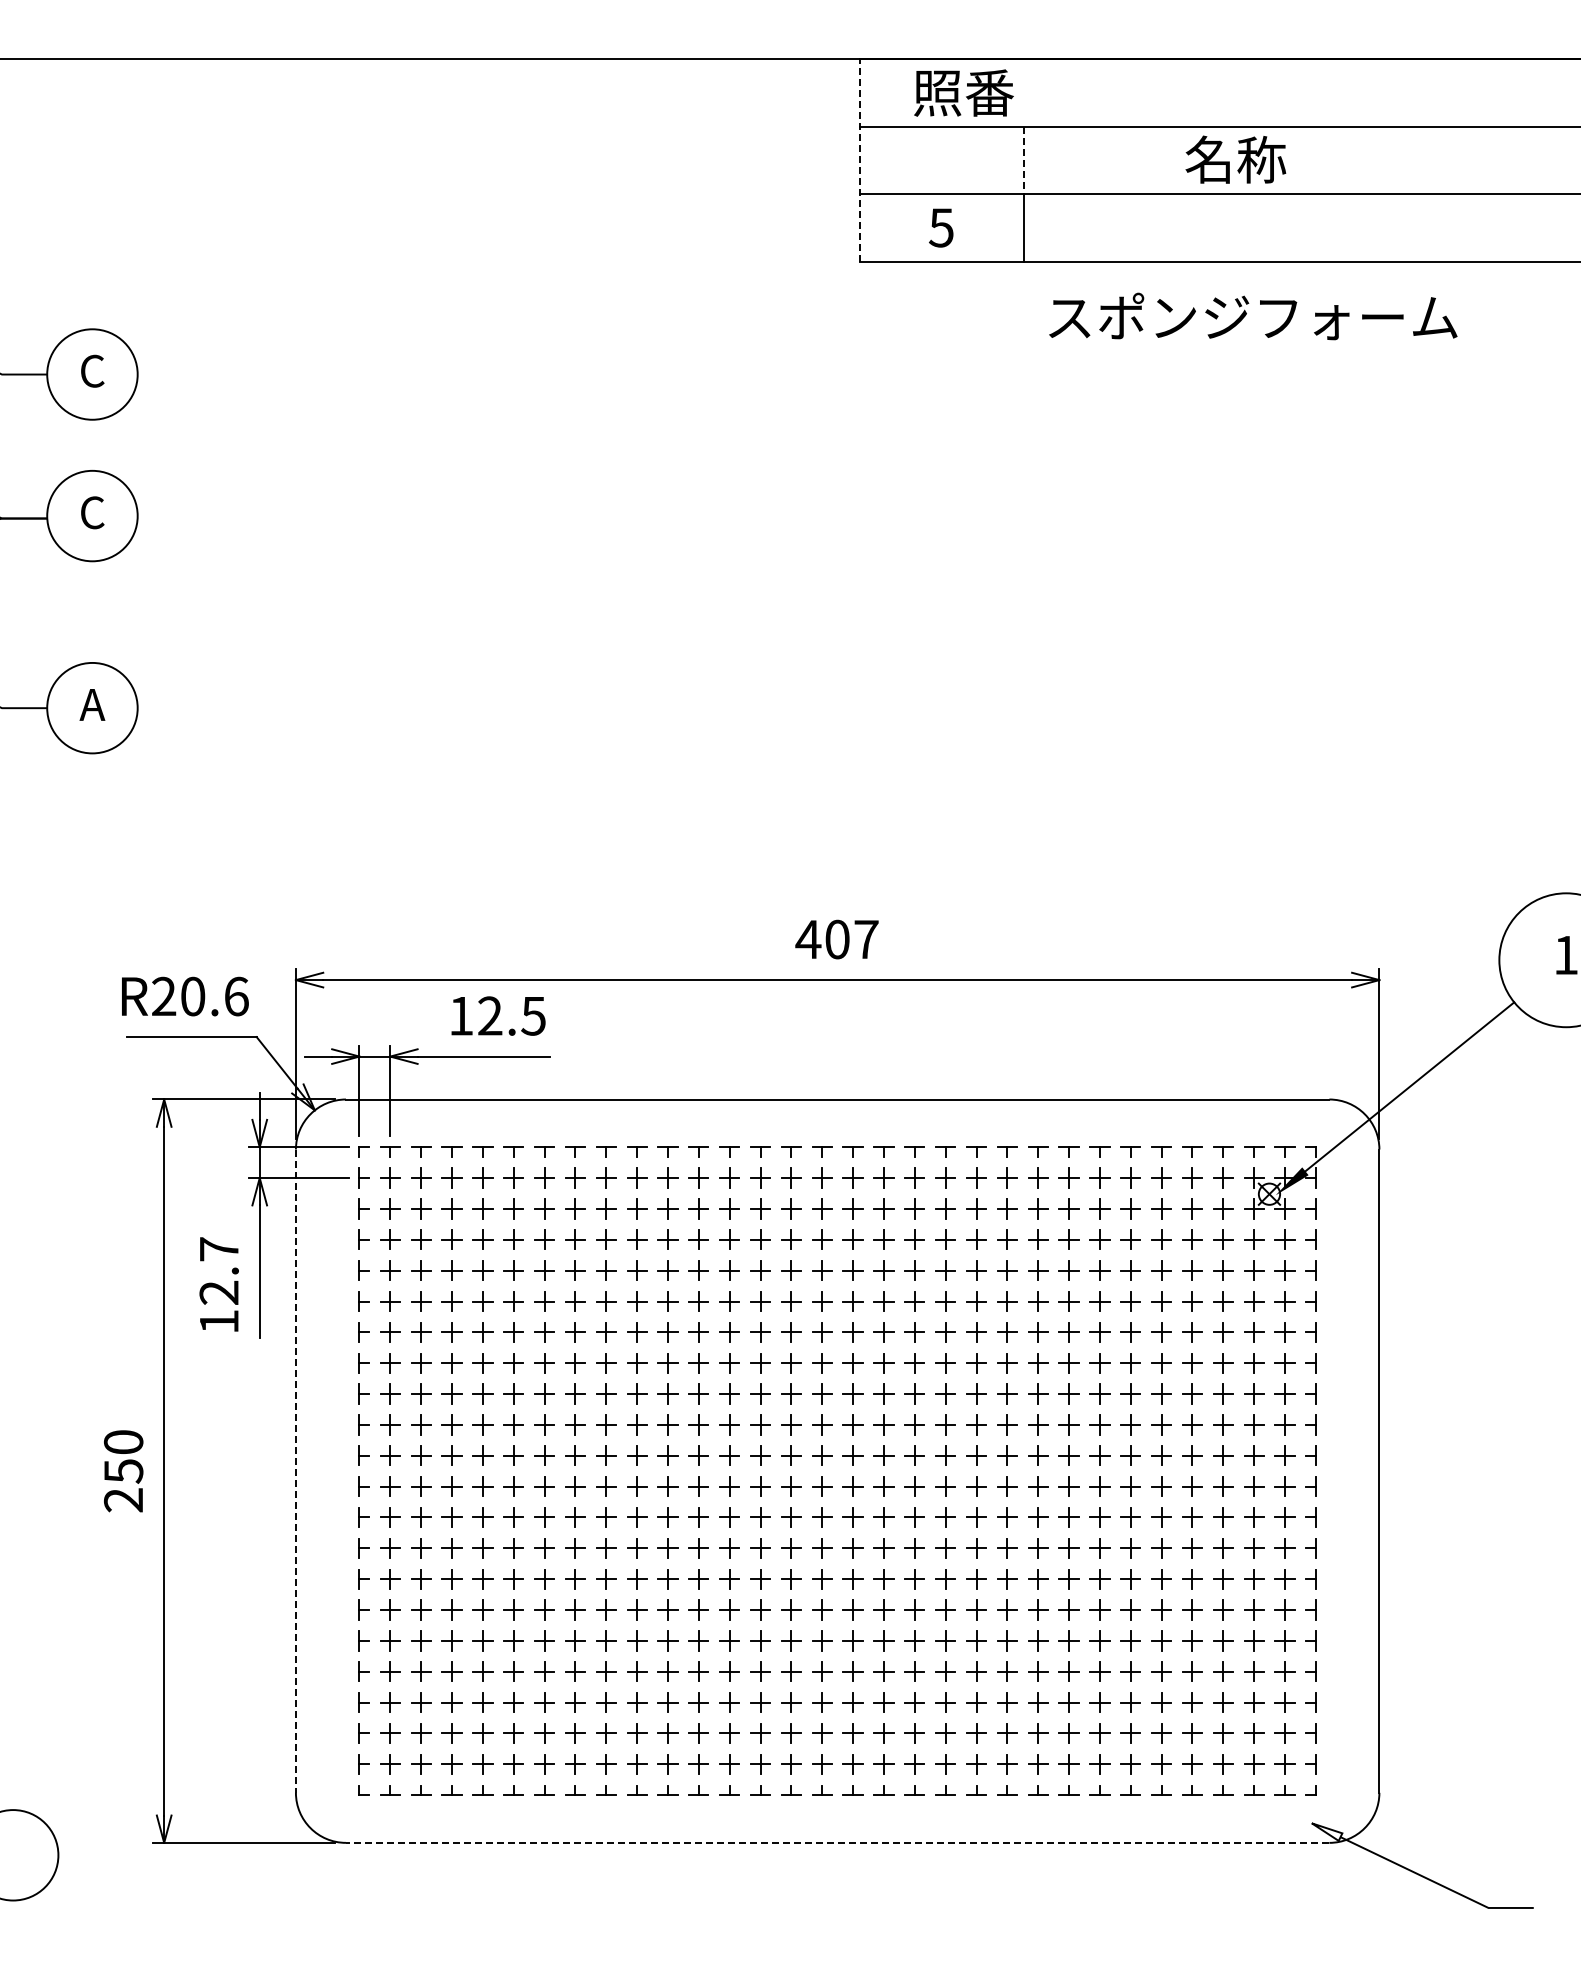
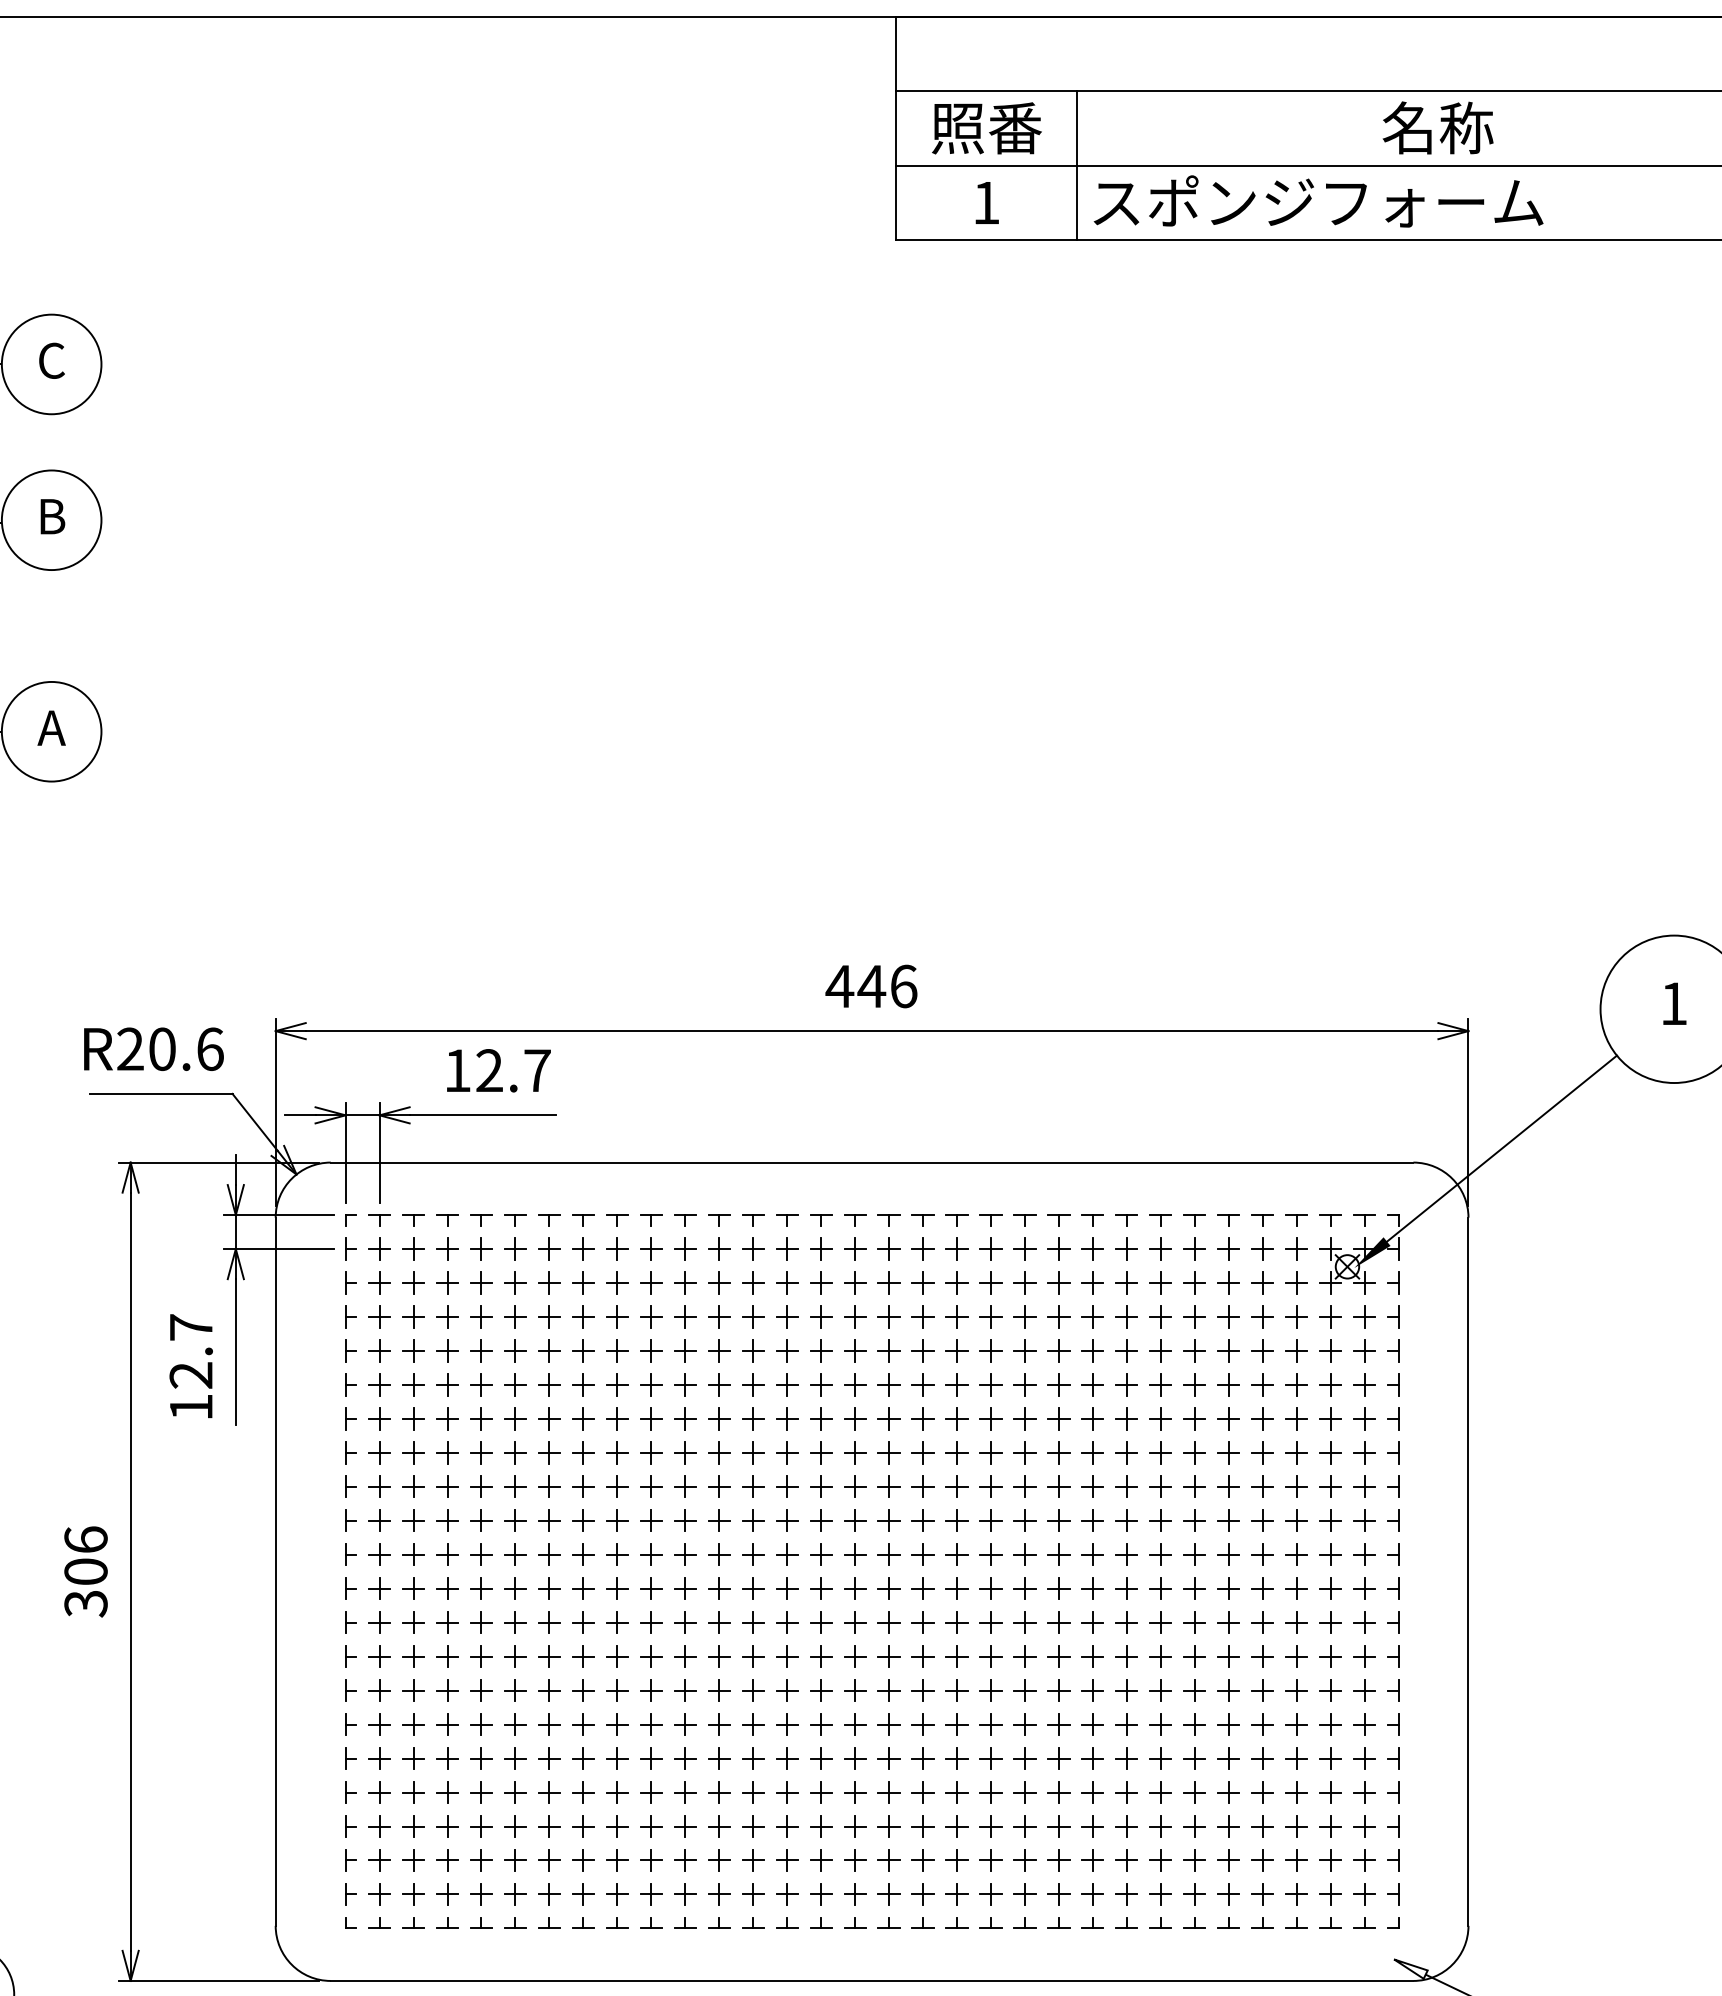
text: (963, 92) -> (986, 127), moved
line: (859, 159) -> (896, 127), dashed -> solid
text: (1235, 159) -> (1437, 127), moved
line: (1023, 160) -> (1076, 128), dashed -> solid
text: (940, 227) -> (985, 202), 5 -> 1
text: (1253, 316) -> (1318, 201), moved
text: (92, 512) -> (51, 516), C -> B
text: (851, 939) -> (887, 986), 407 -> 446
text: (533, 1016) -> (537, 1071), 12.5 -> 12.7
text: (123, 1471) -> (85, 1572), 250 -> 306
line: (295, 1471) -> (275, 1572), dashed -> solid
line: (837, 1842) -> (871, 1980), dashed -> solid

